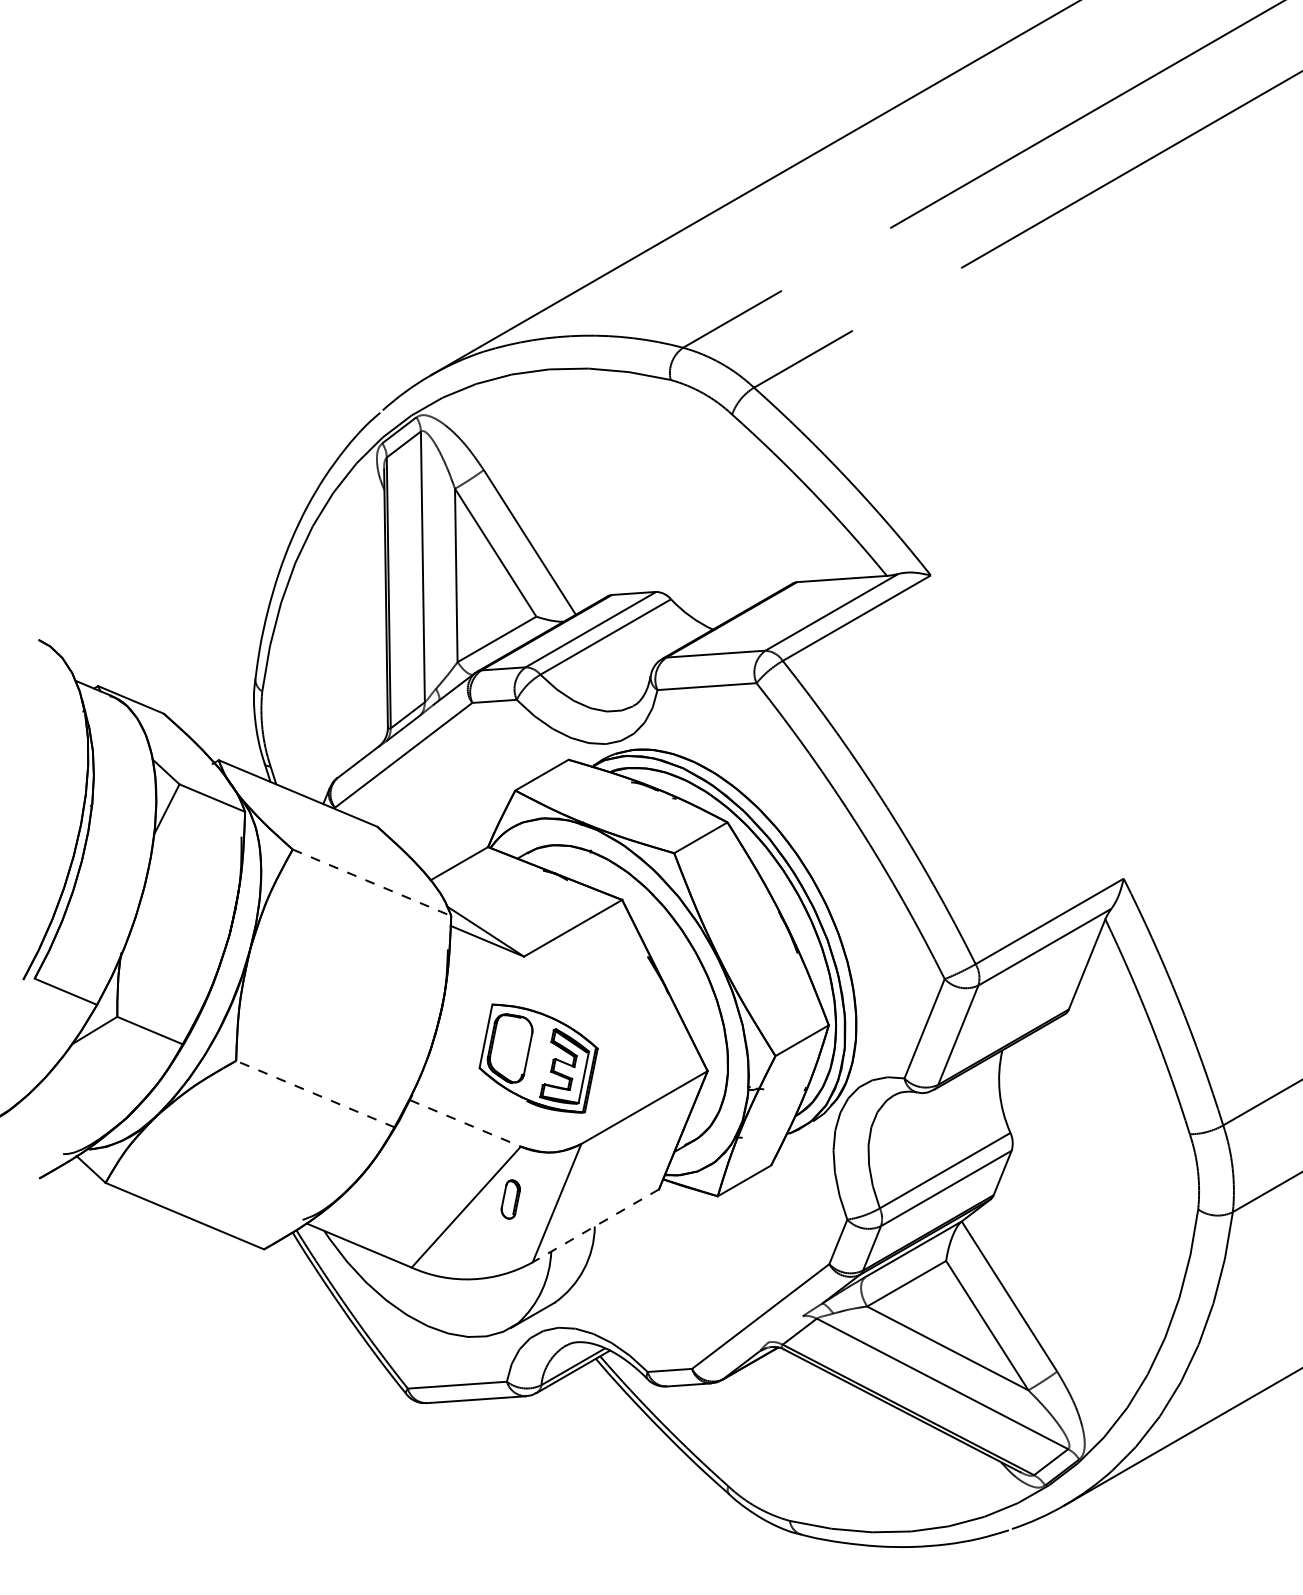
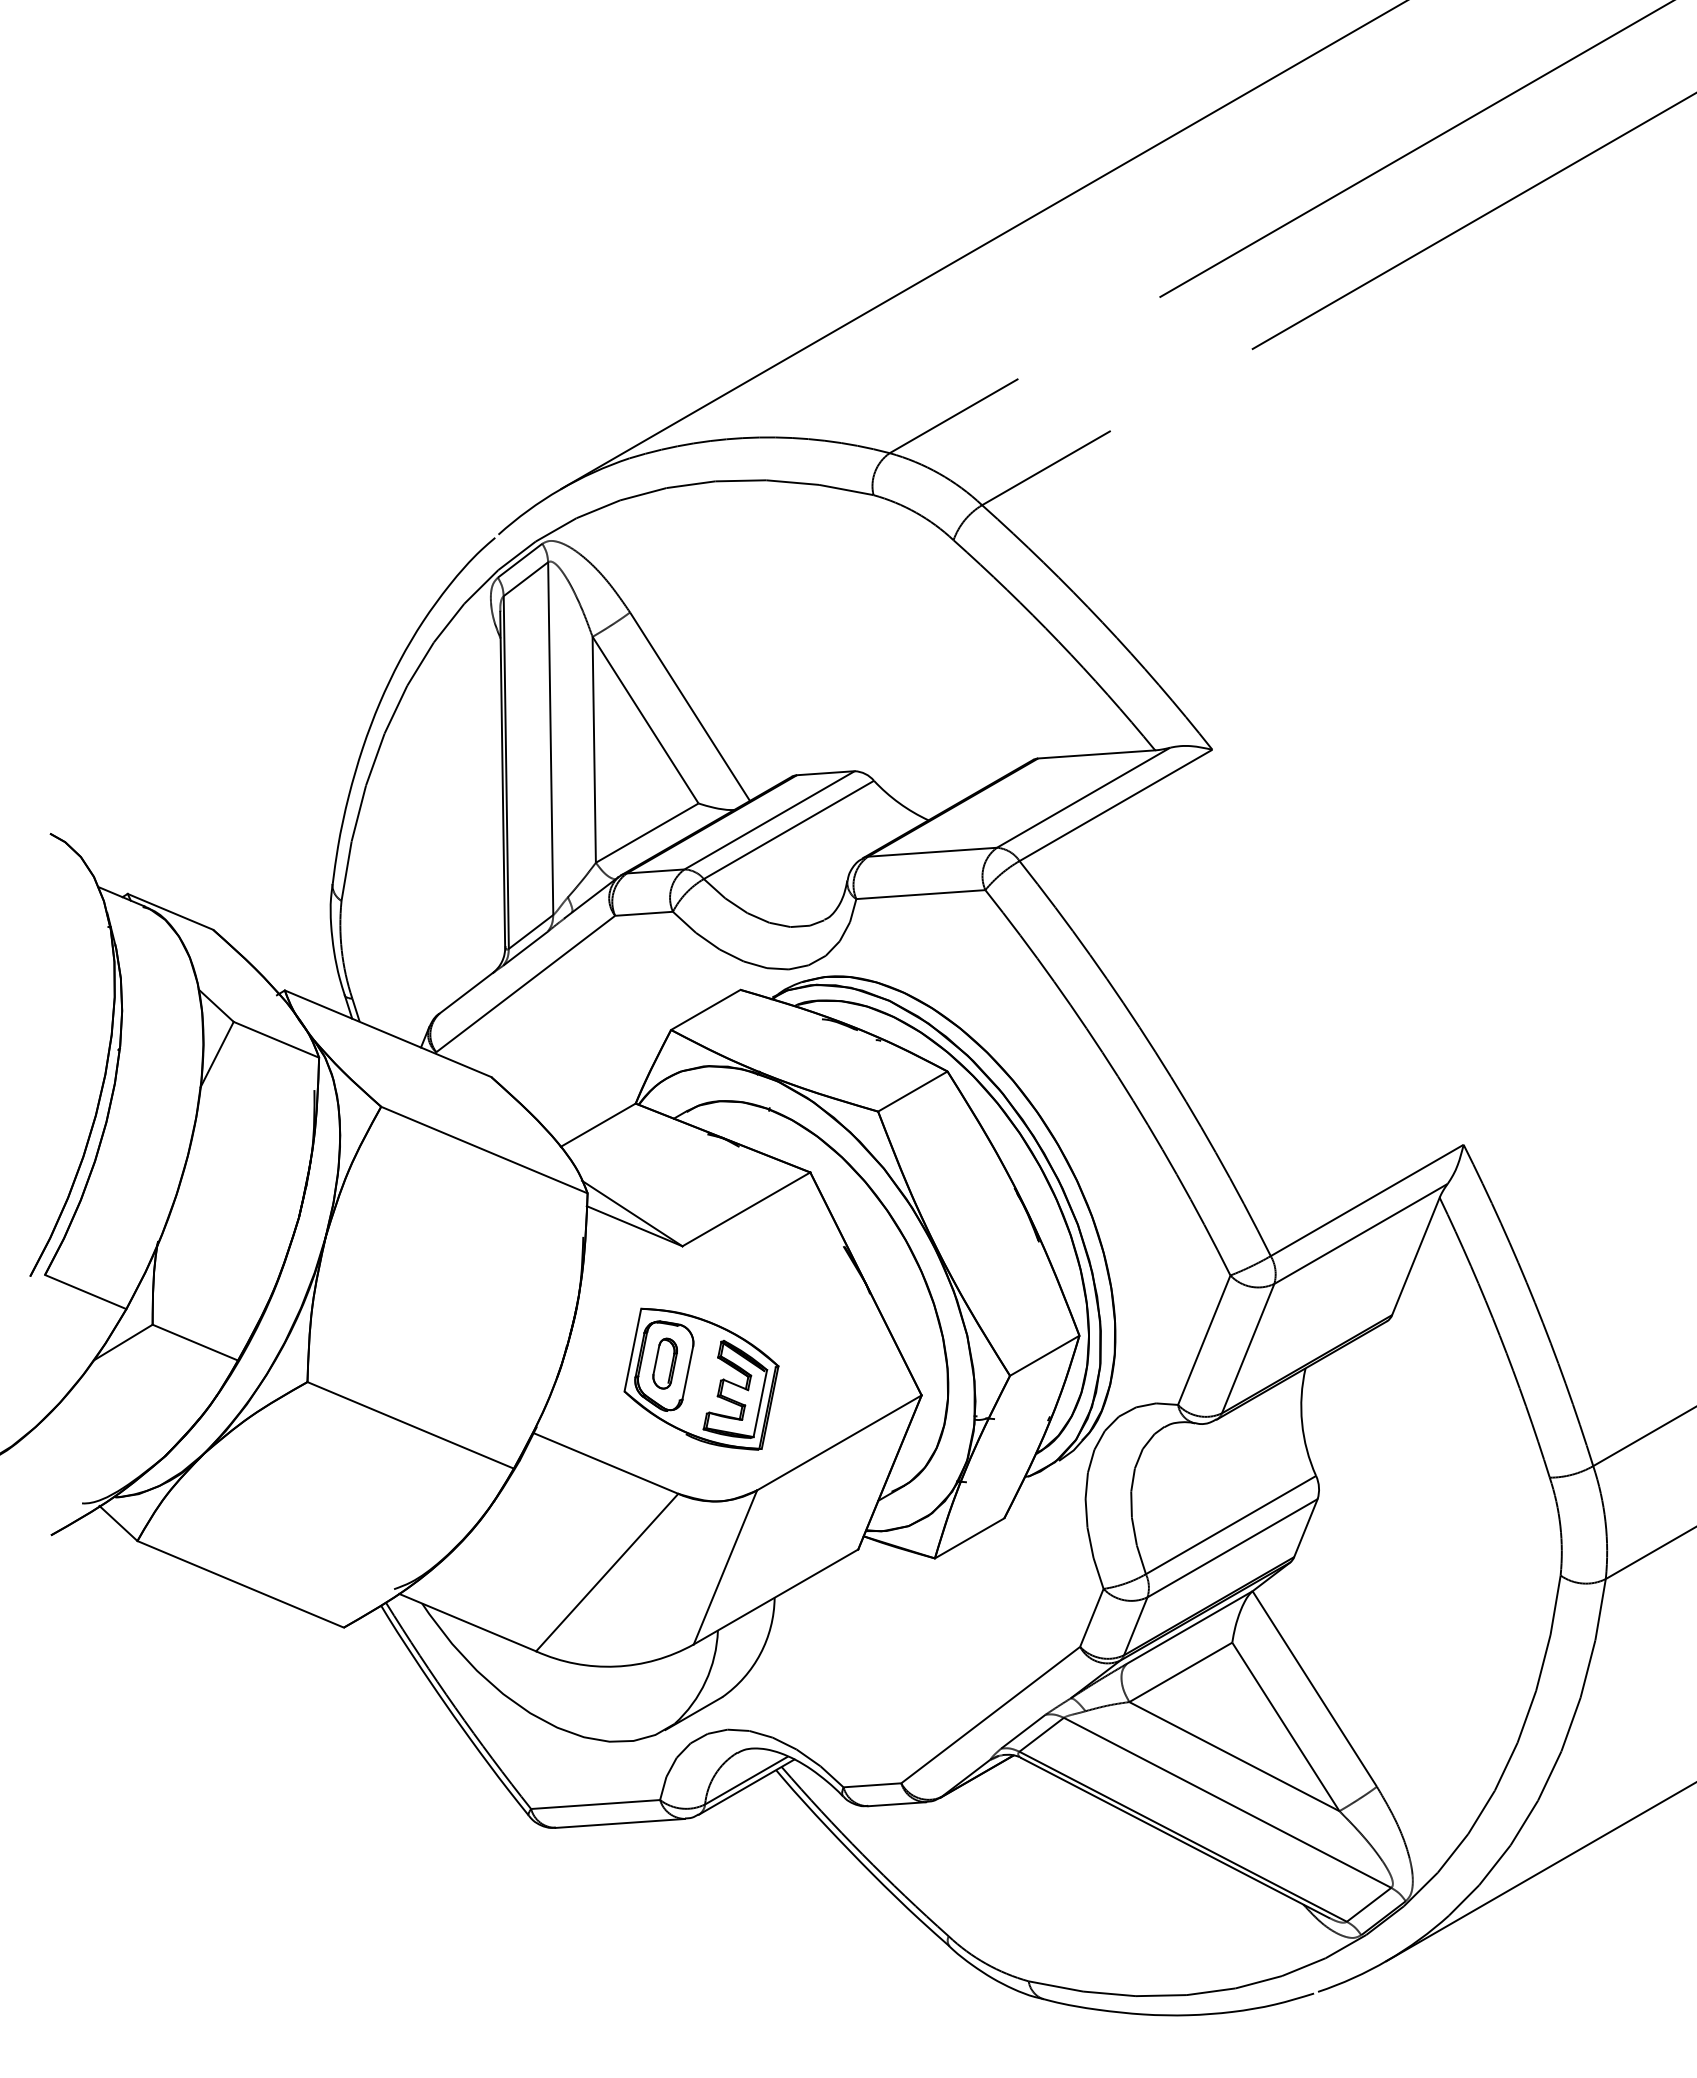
line: (372, 883) -> (484, 1150), dashed -> solid
line: (315, 1094) -> (410, 1425), dashed -> solid
line: (465, 1123) -> (606, 1463), dashed -> solid
part: (510, 1199) -> (664, 1363), moved
line: (596, 1225) -> (776, 1596), dashed -> solid
line: (785, 1329) -> (1023, 1731), added

